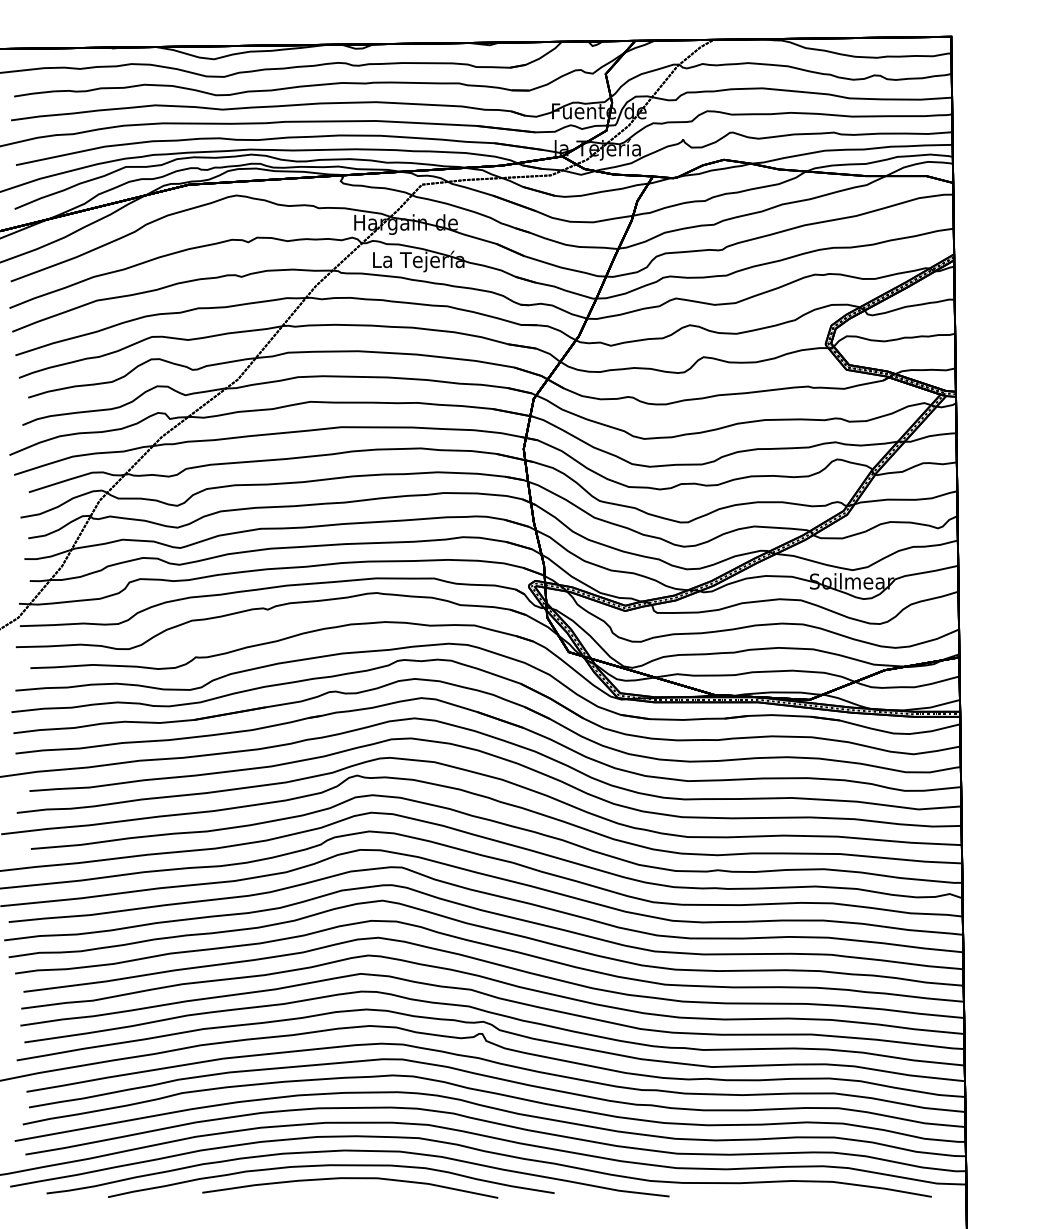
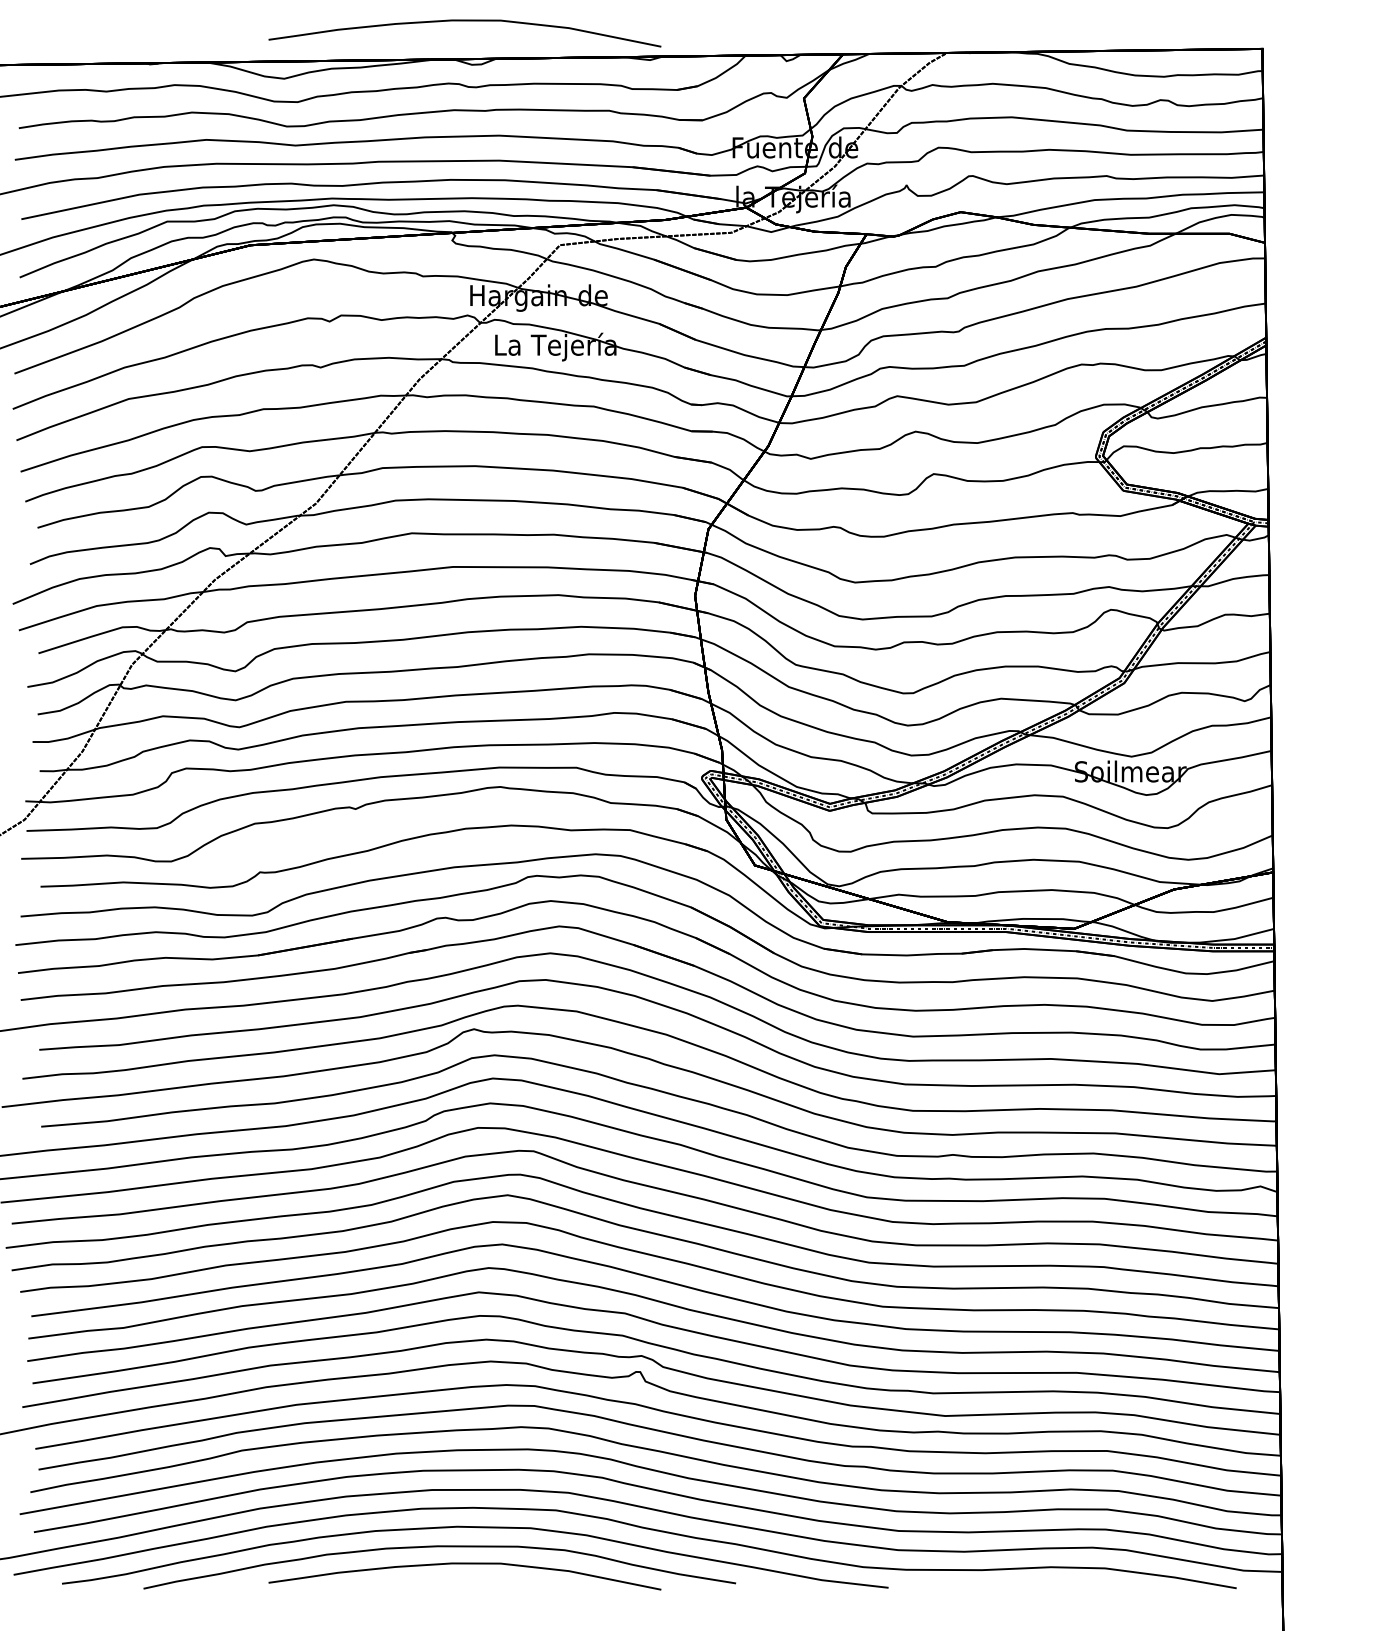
curve: (349, 16) -> (464, 21), added

